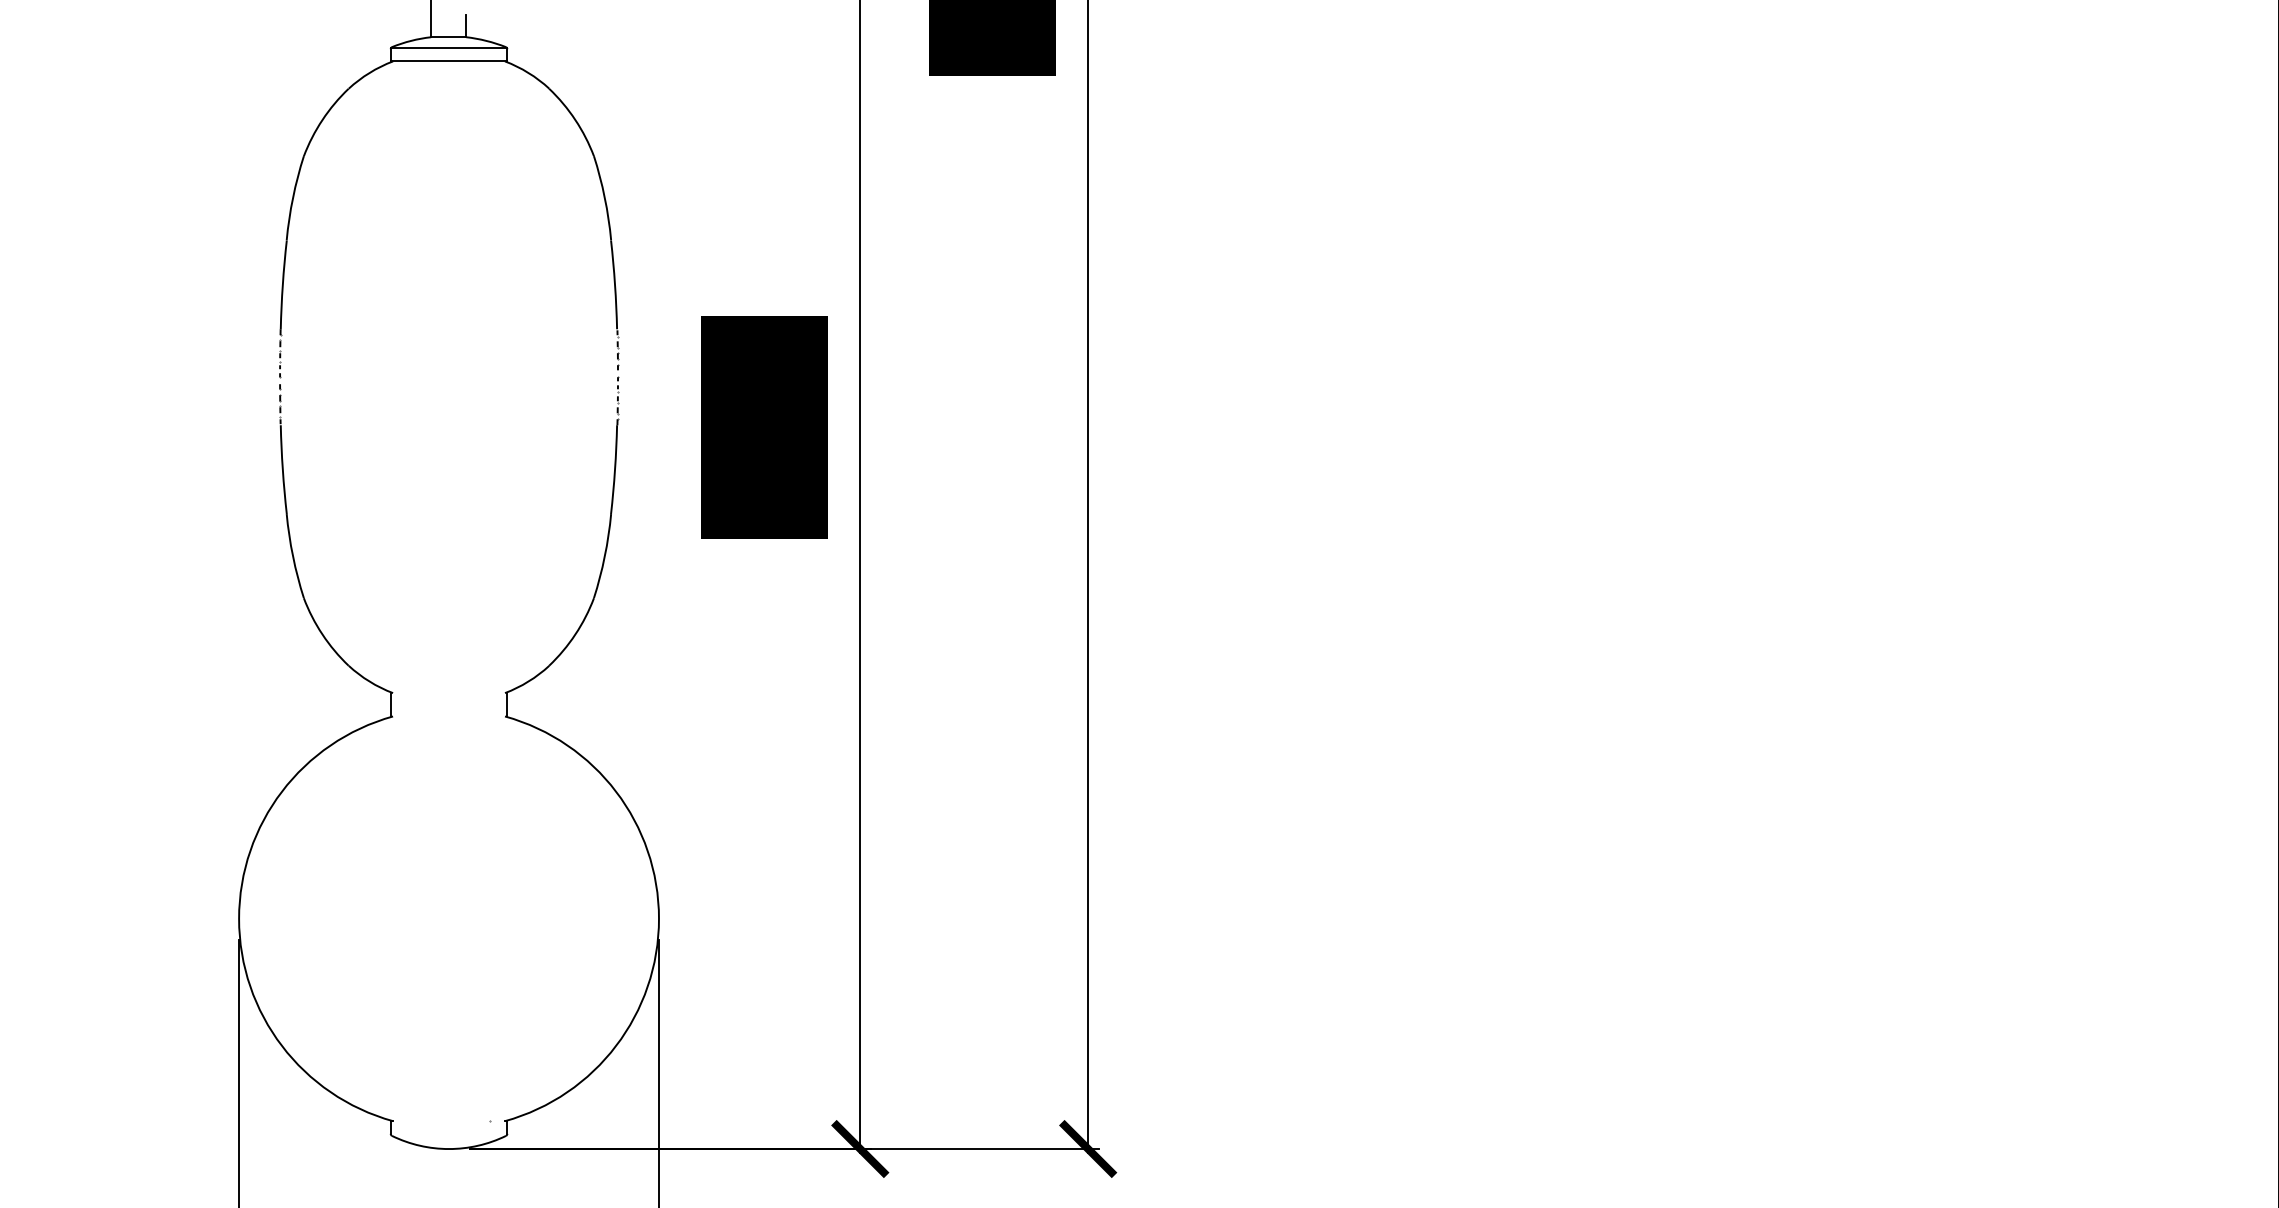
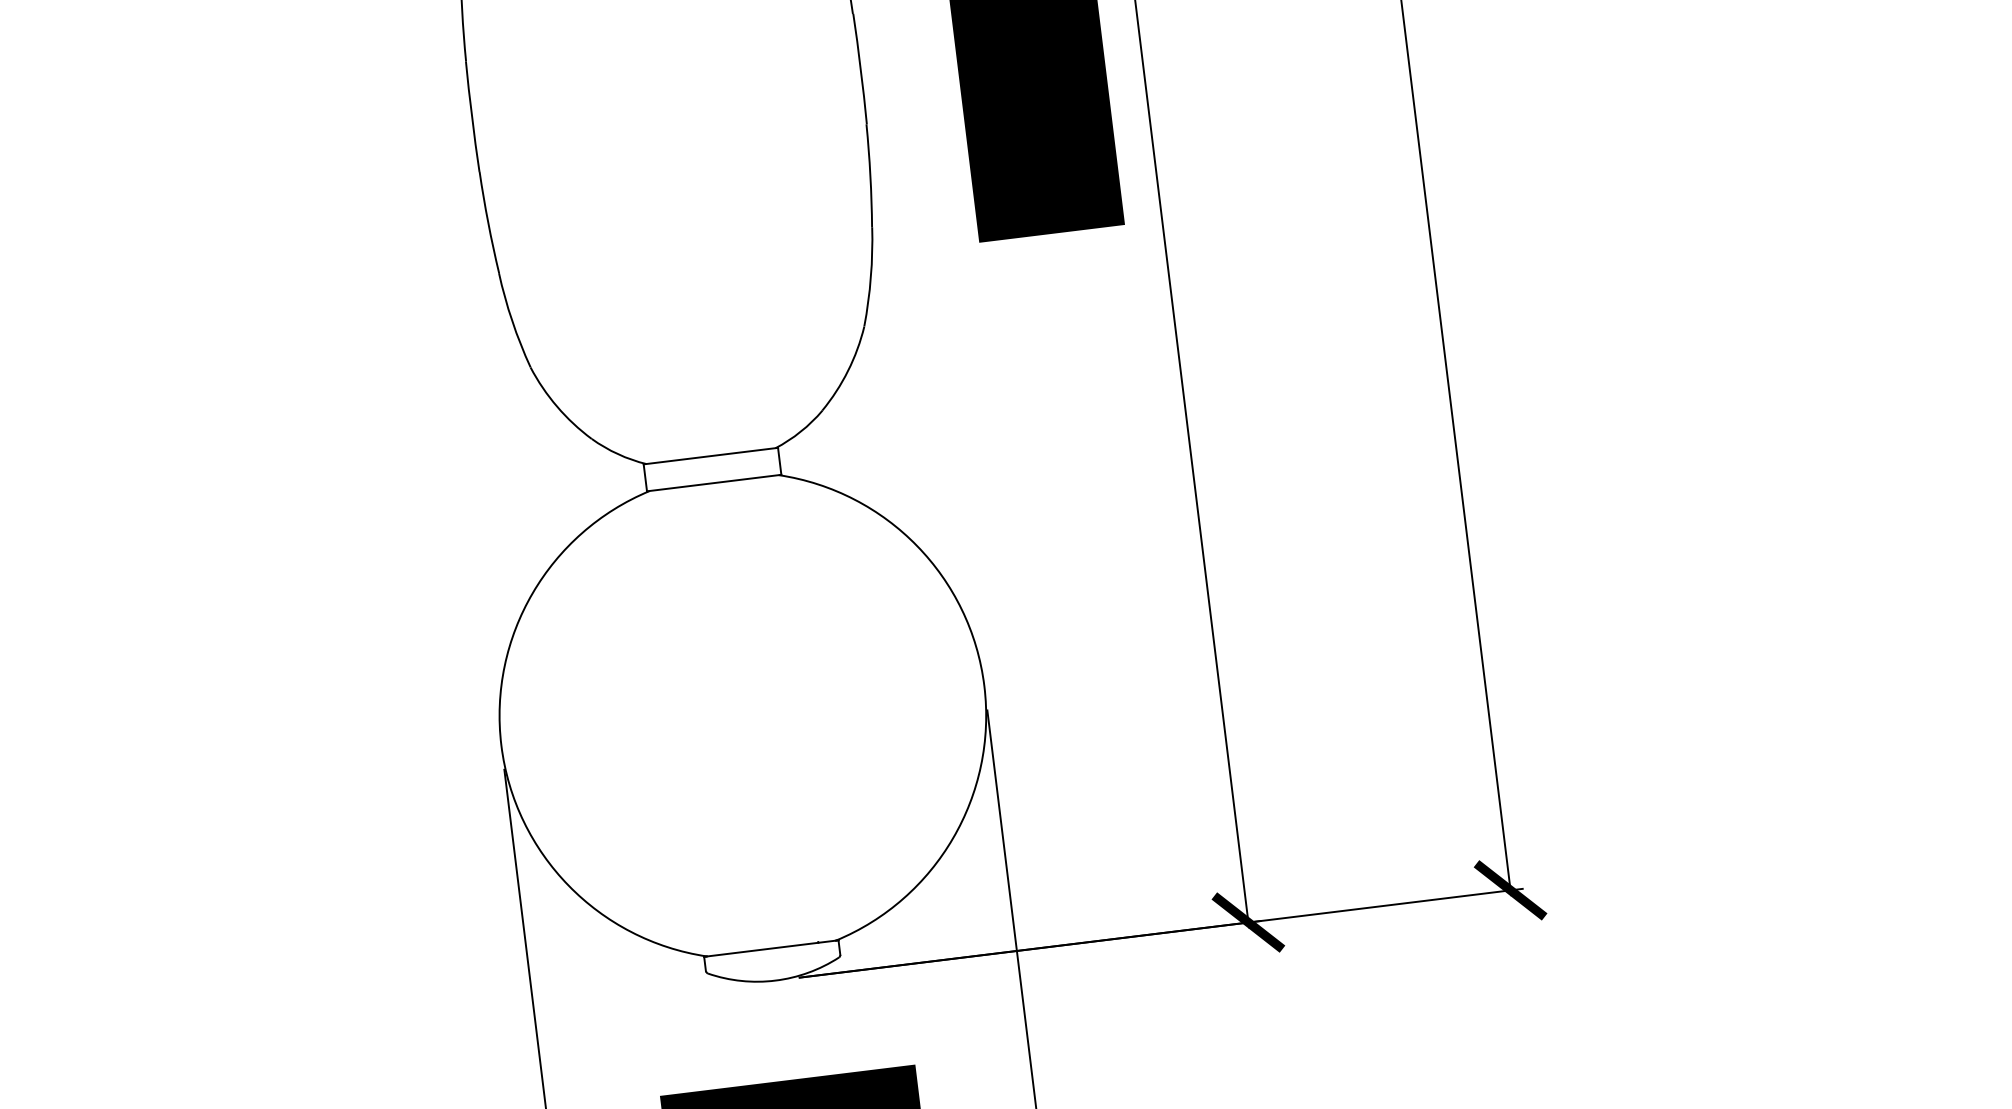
arc: (280, 377) -> (472, 116), dashed -> solid
arc: (618, 377) -> (861, 69), dashed -> solid
line: (448, 693) -> (710, 456), added
line: (448, 716) -> (713, 483), added
line: (448, 1121) -> (770, 949), added

